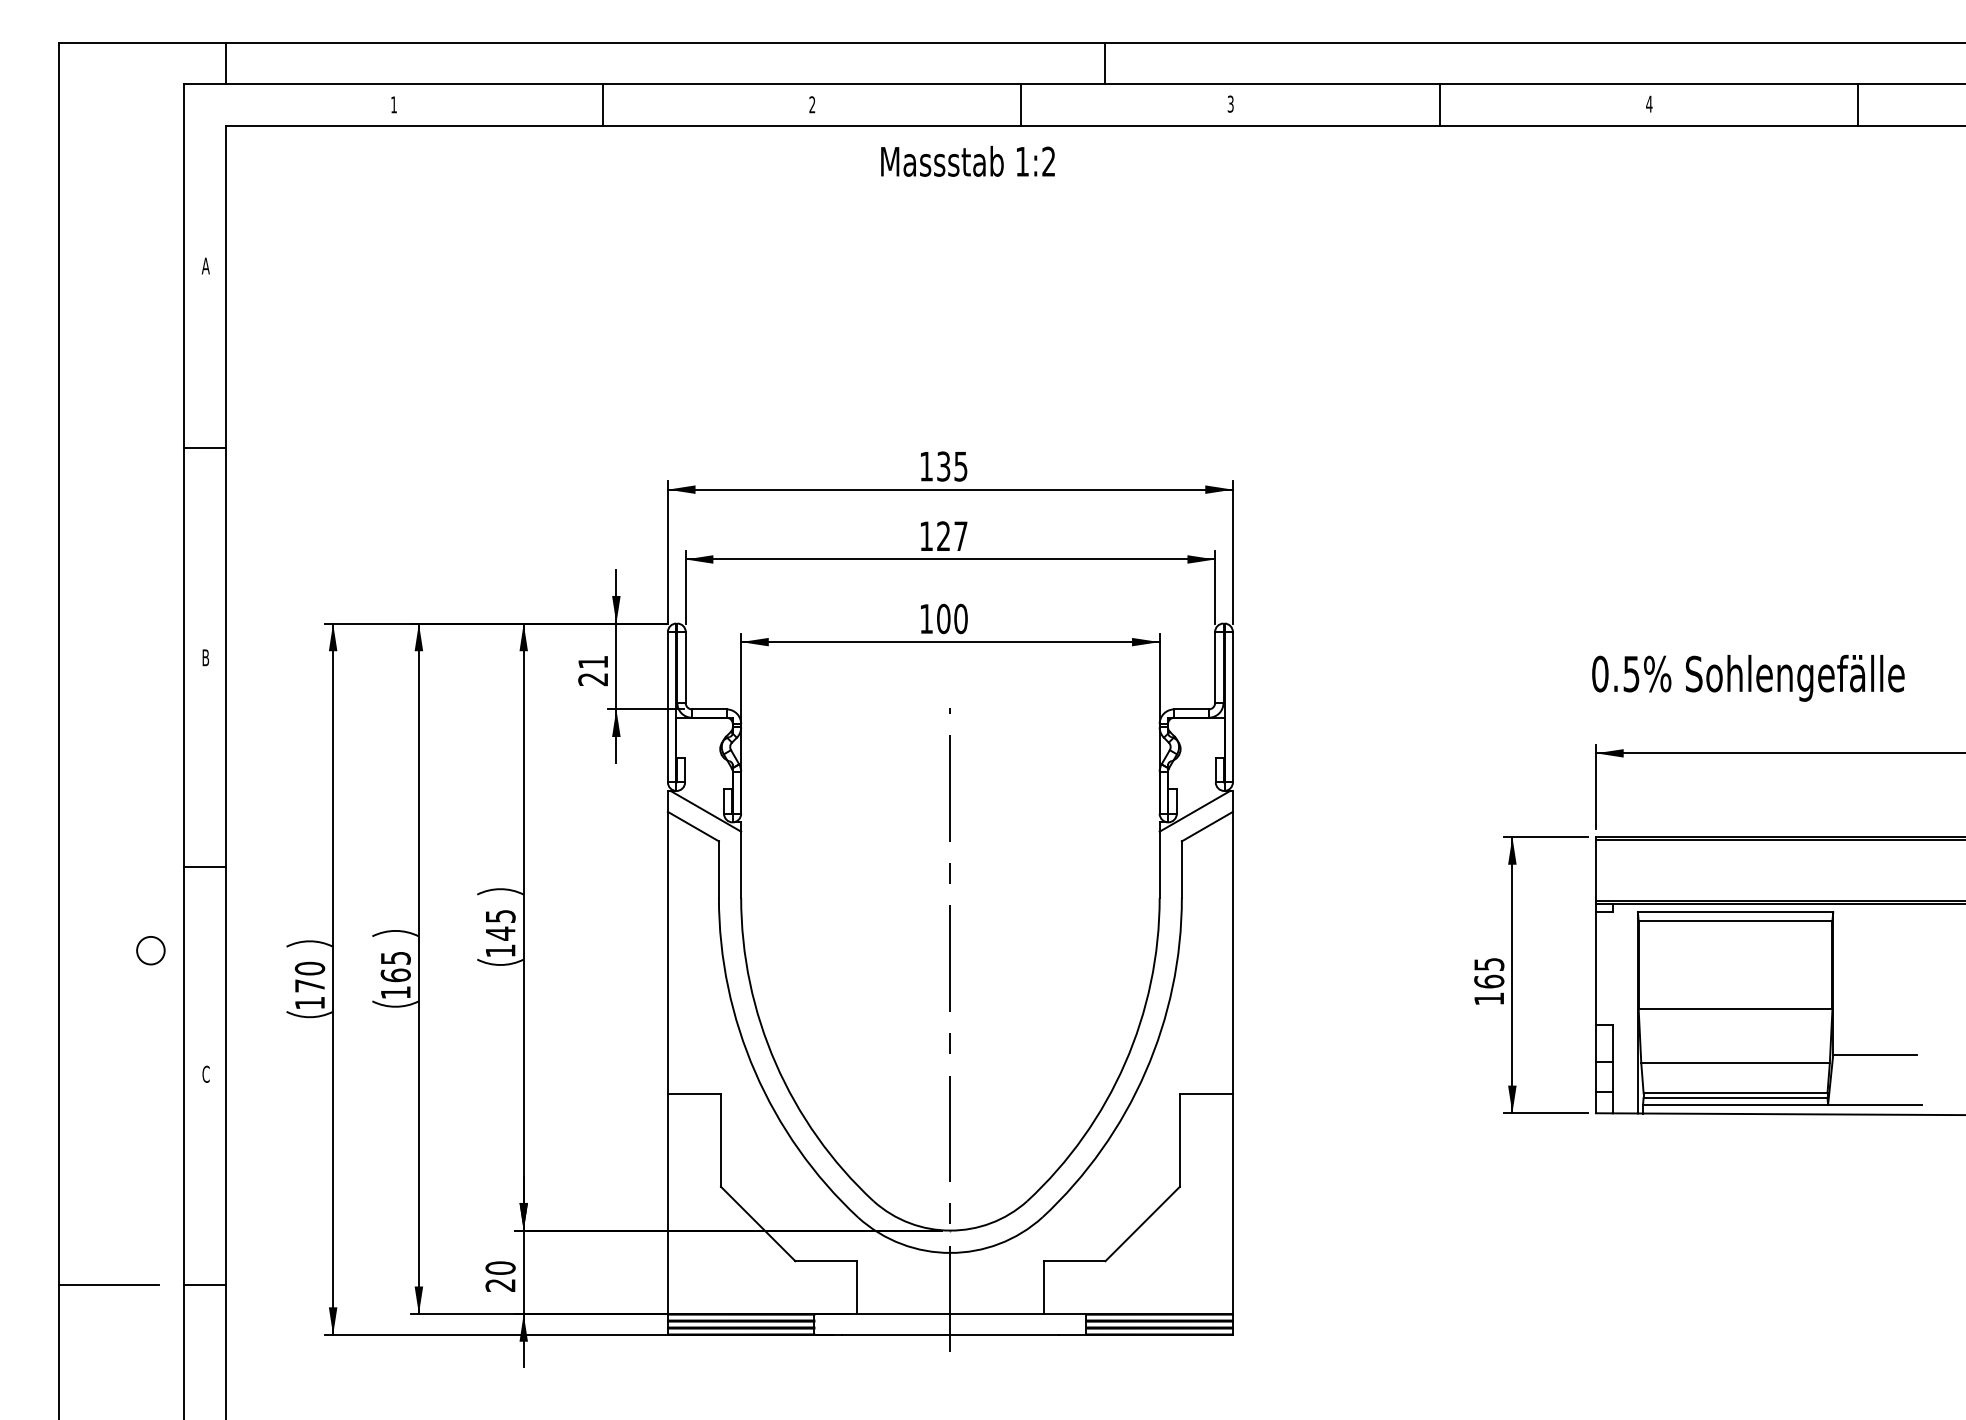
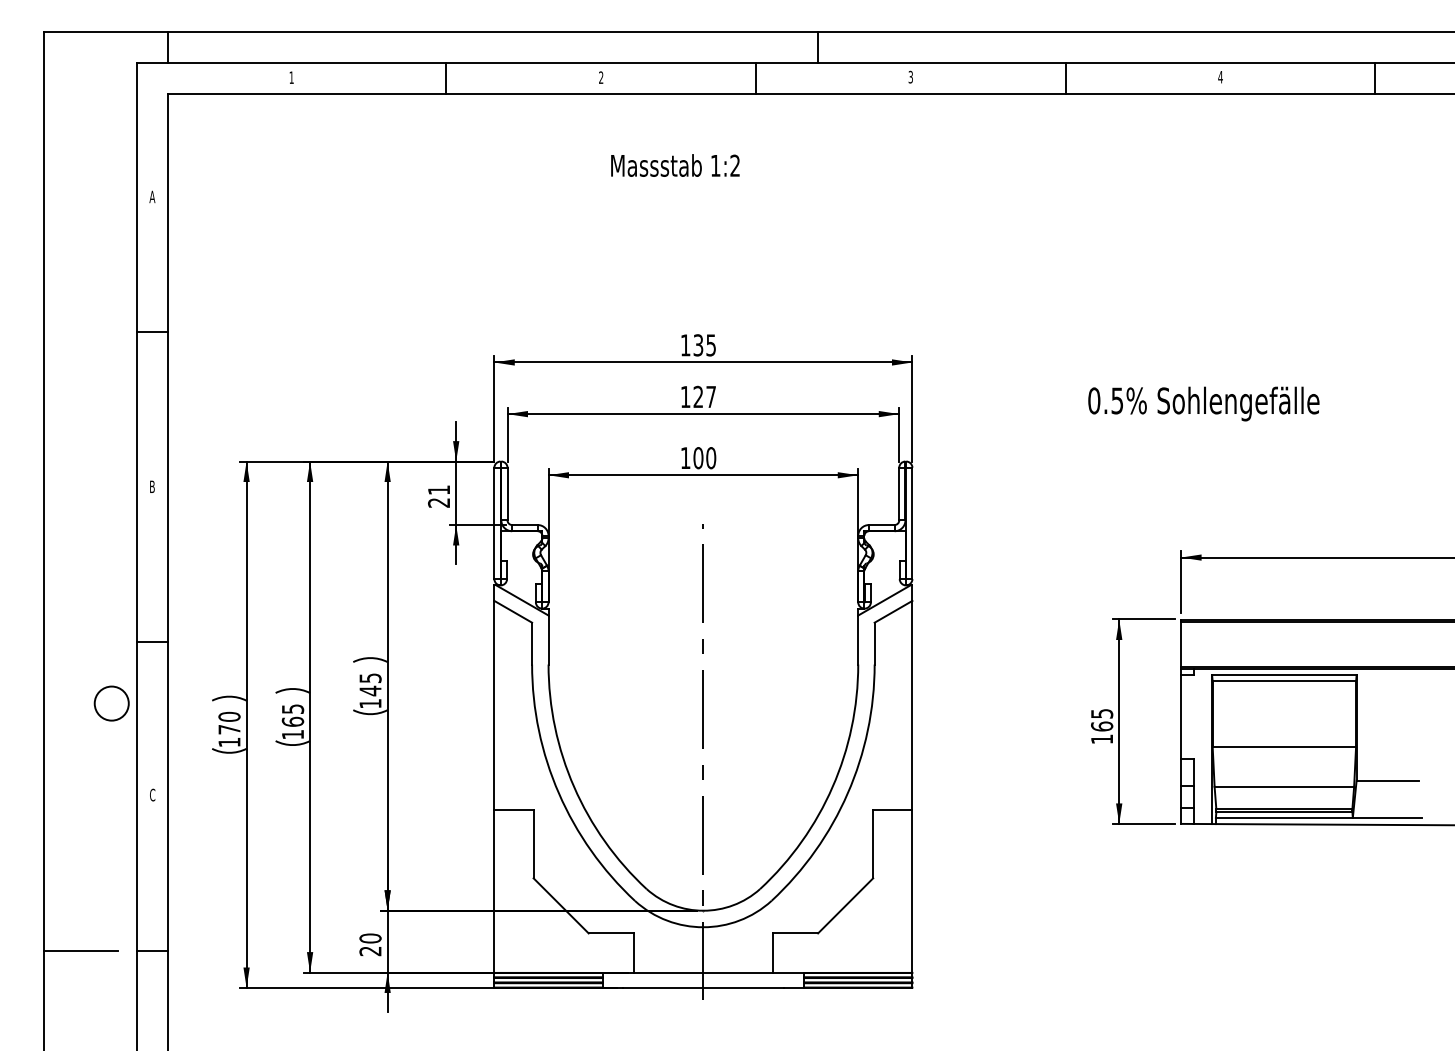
text: (968, 161) -> (675, 165), moved
text: (1747, 677) -> (1203, 403), moved
circle: (150, 950) -> (111, 703), size x1.67

